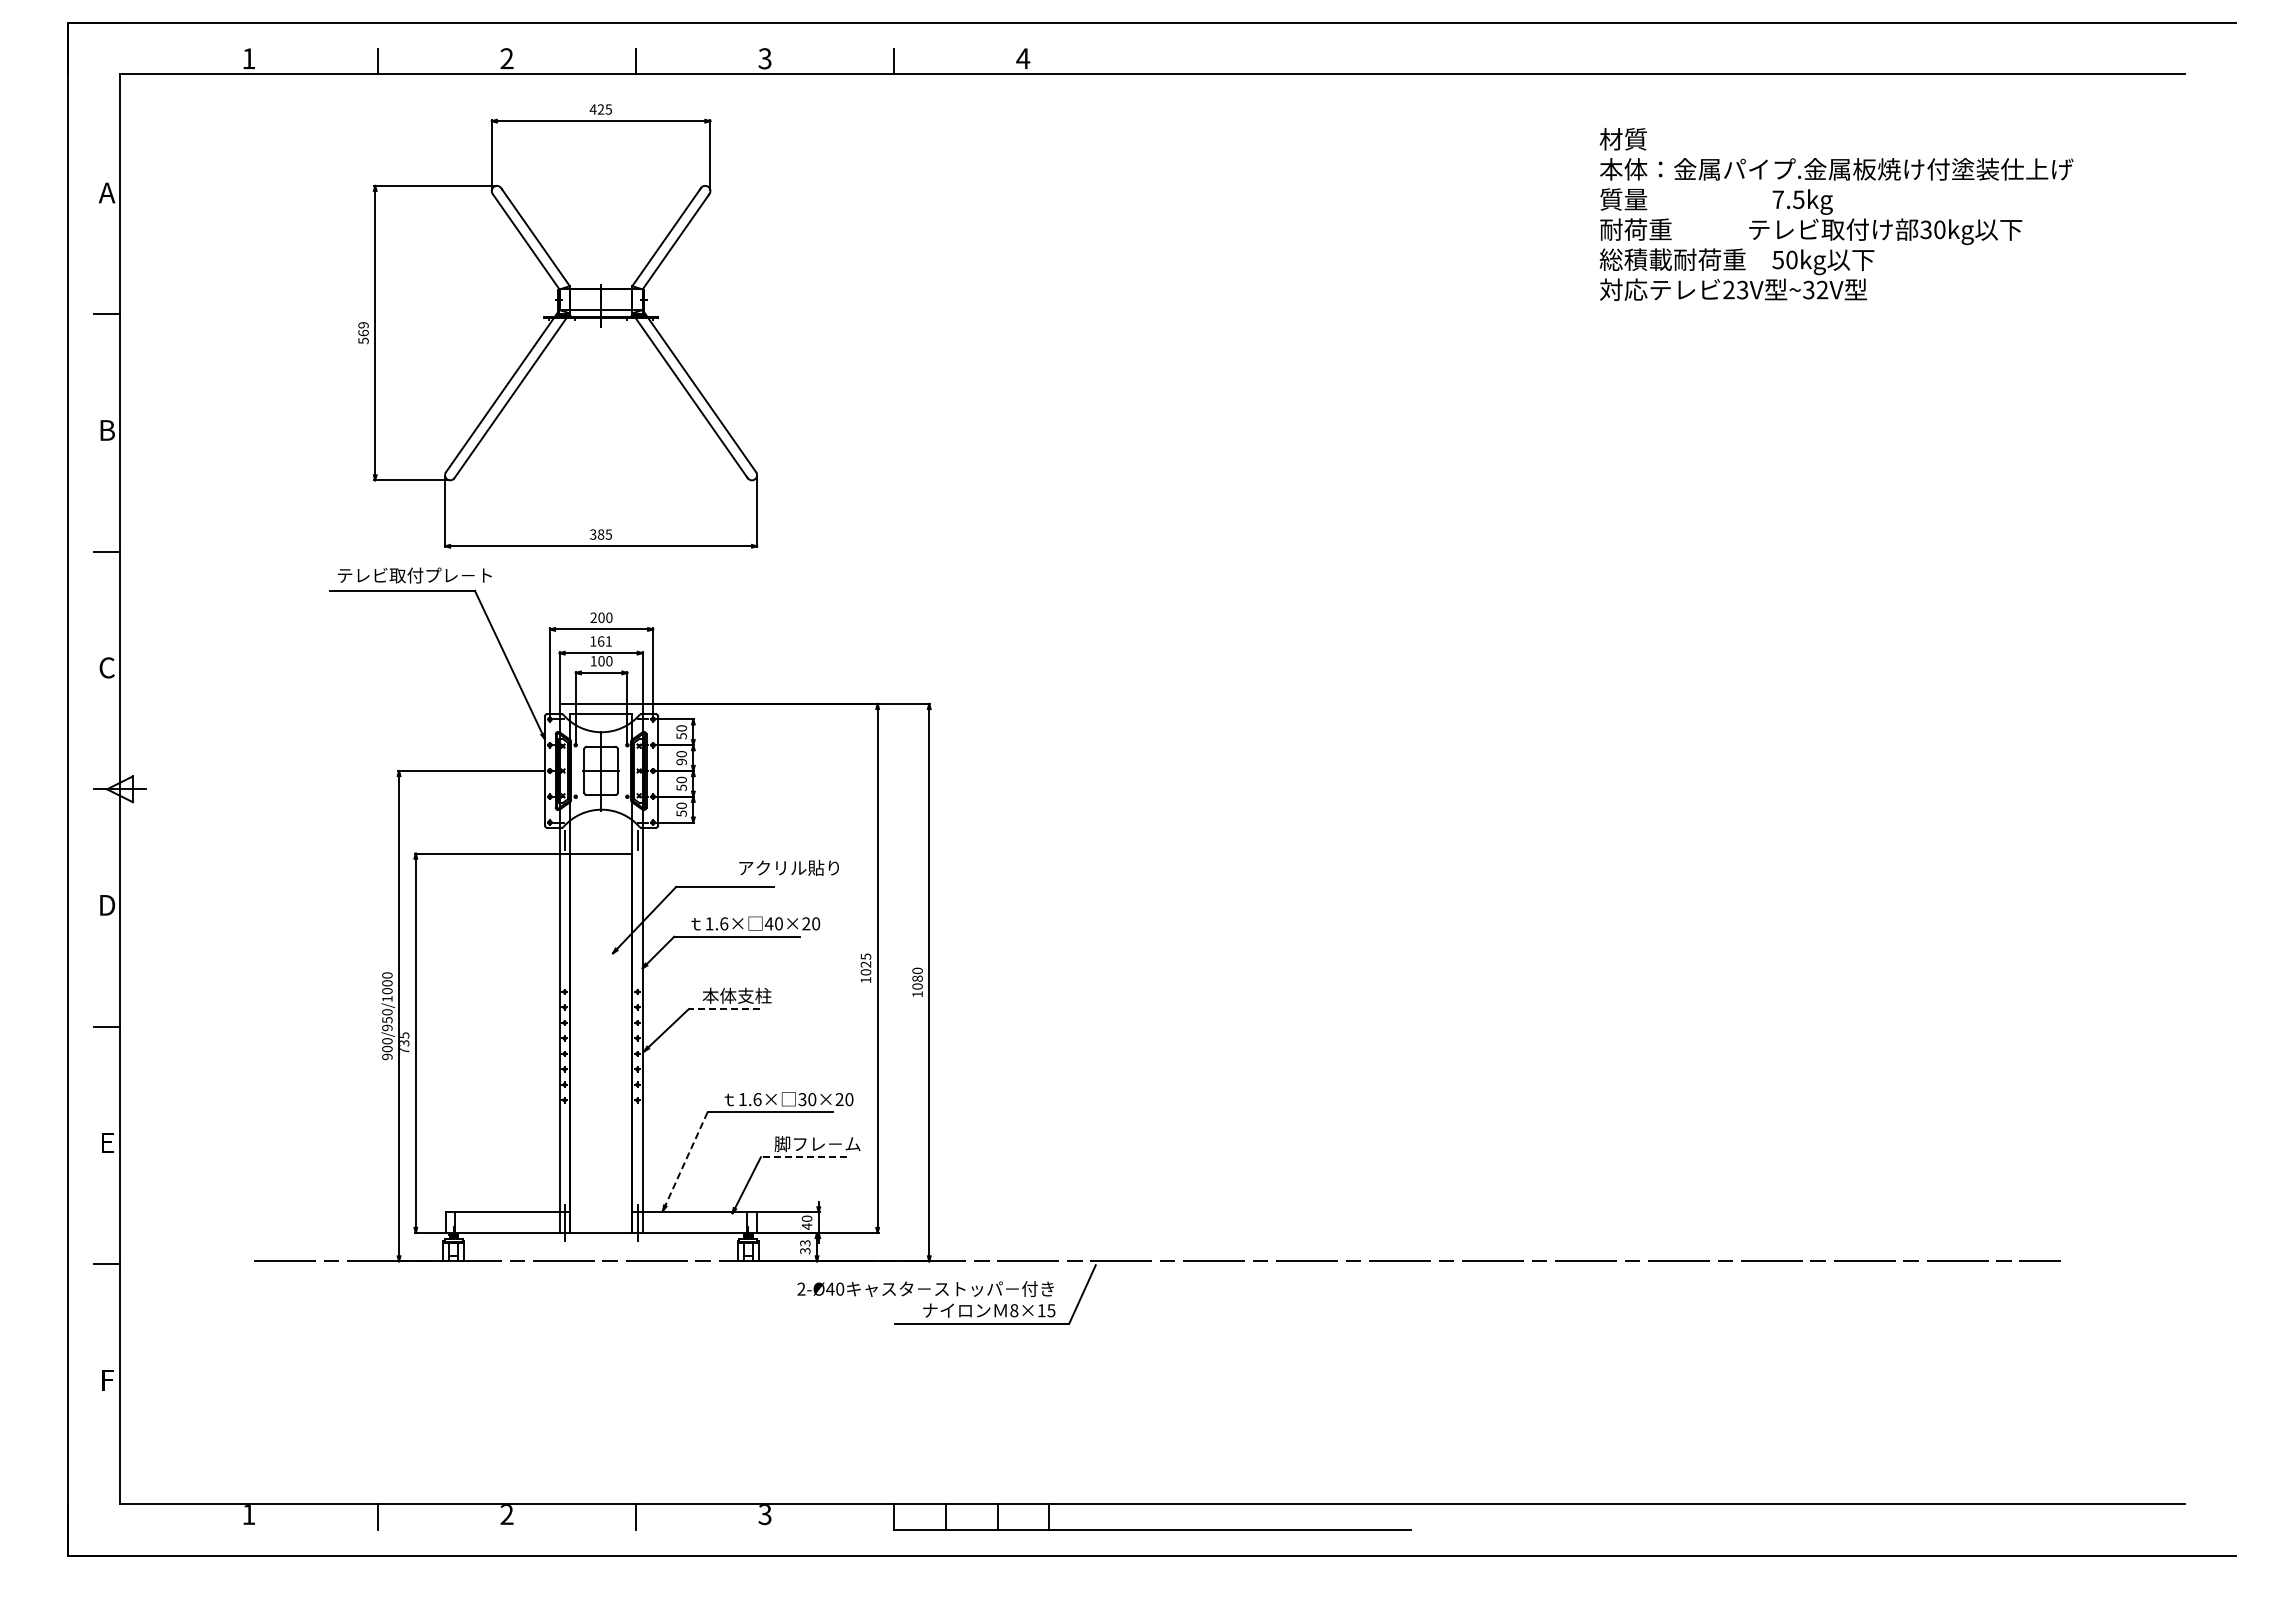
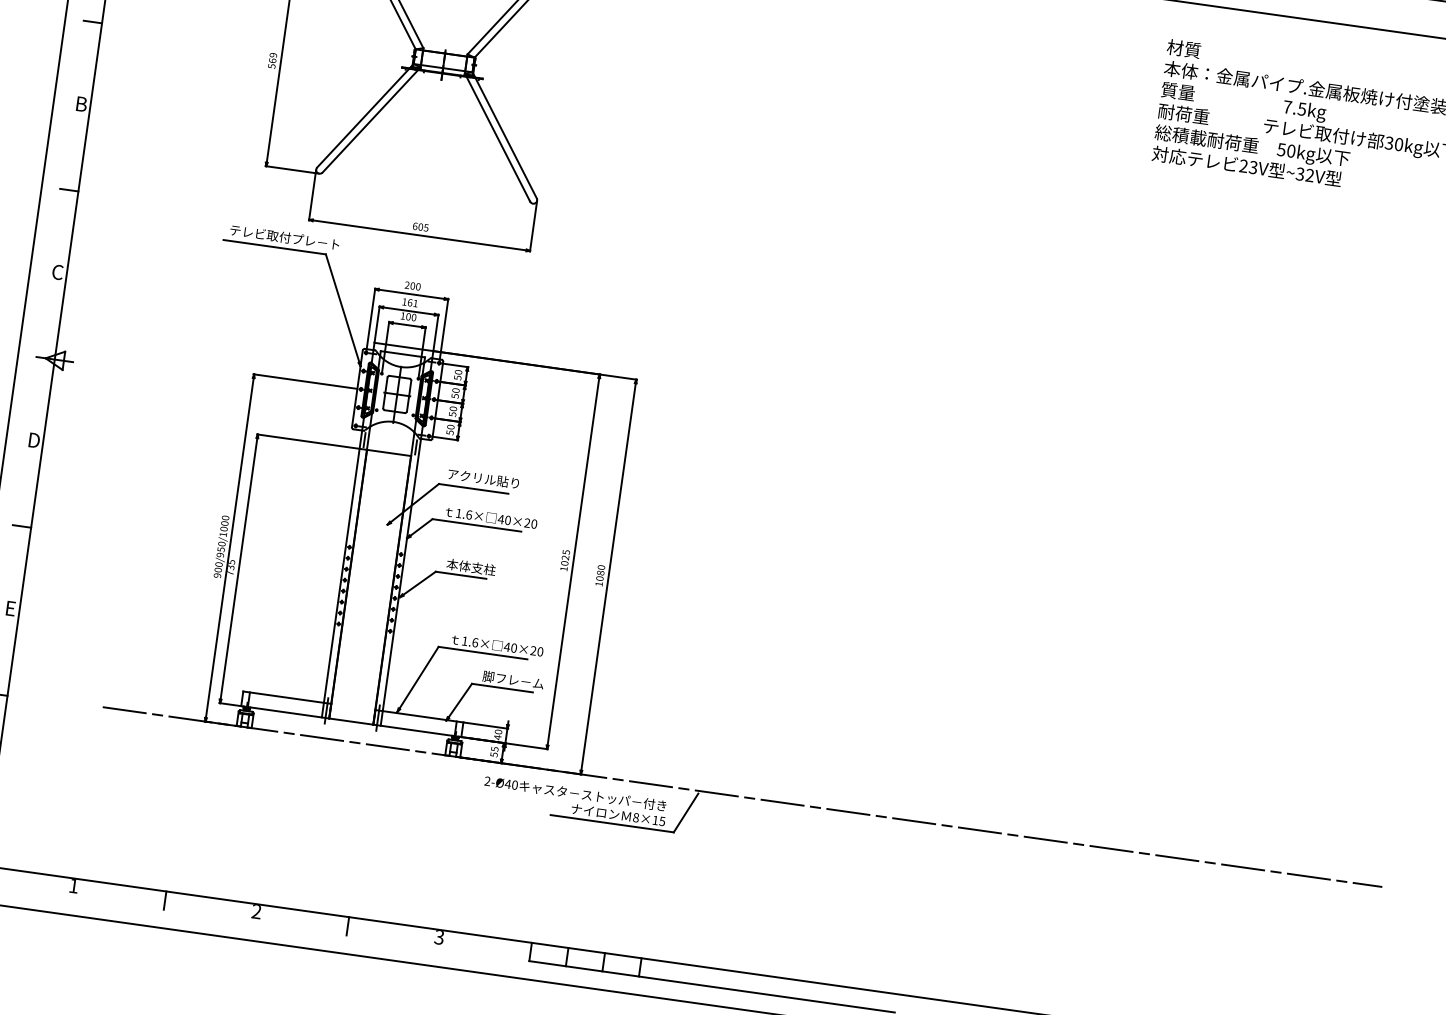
text: (597, 534) -> (418, 226), 385 -> 605
text: (681, 761) -> (455, 395), 90 -> 50
text: (788, 867) -> (483, 478), moved
line: (724, 1008) -> (461, 574), dashed -> solid
text: (802, 1099) -> (507, 647), 30×20 -> 40×20
line: (803, 1157) -> (502, 688), dashed -> solid
line: (686, 1159) -> (419, 678), dashed -> solid
text: (804, 1246) -> (493, 751), 33 -> 55

